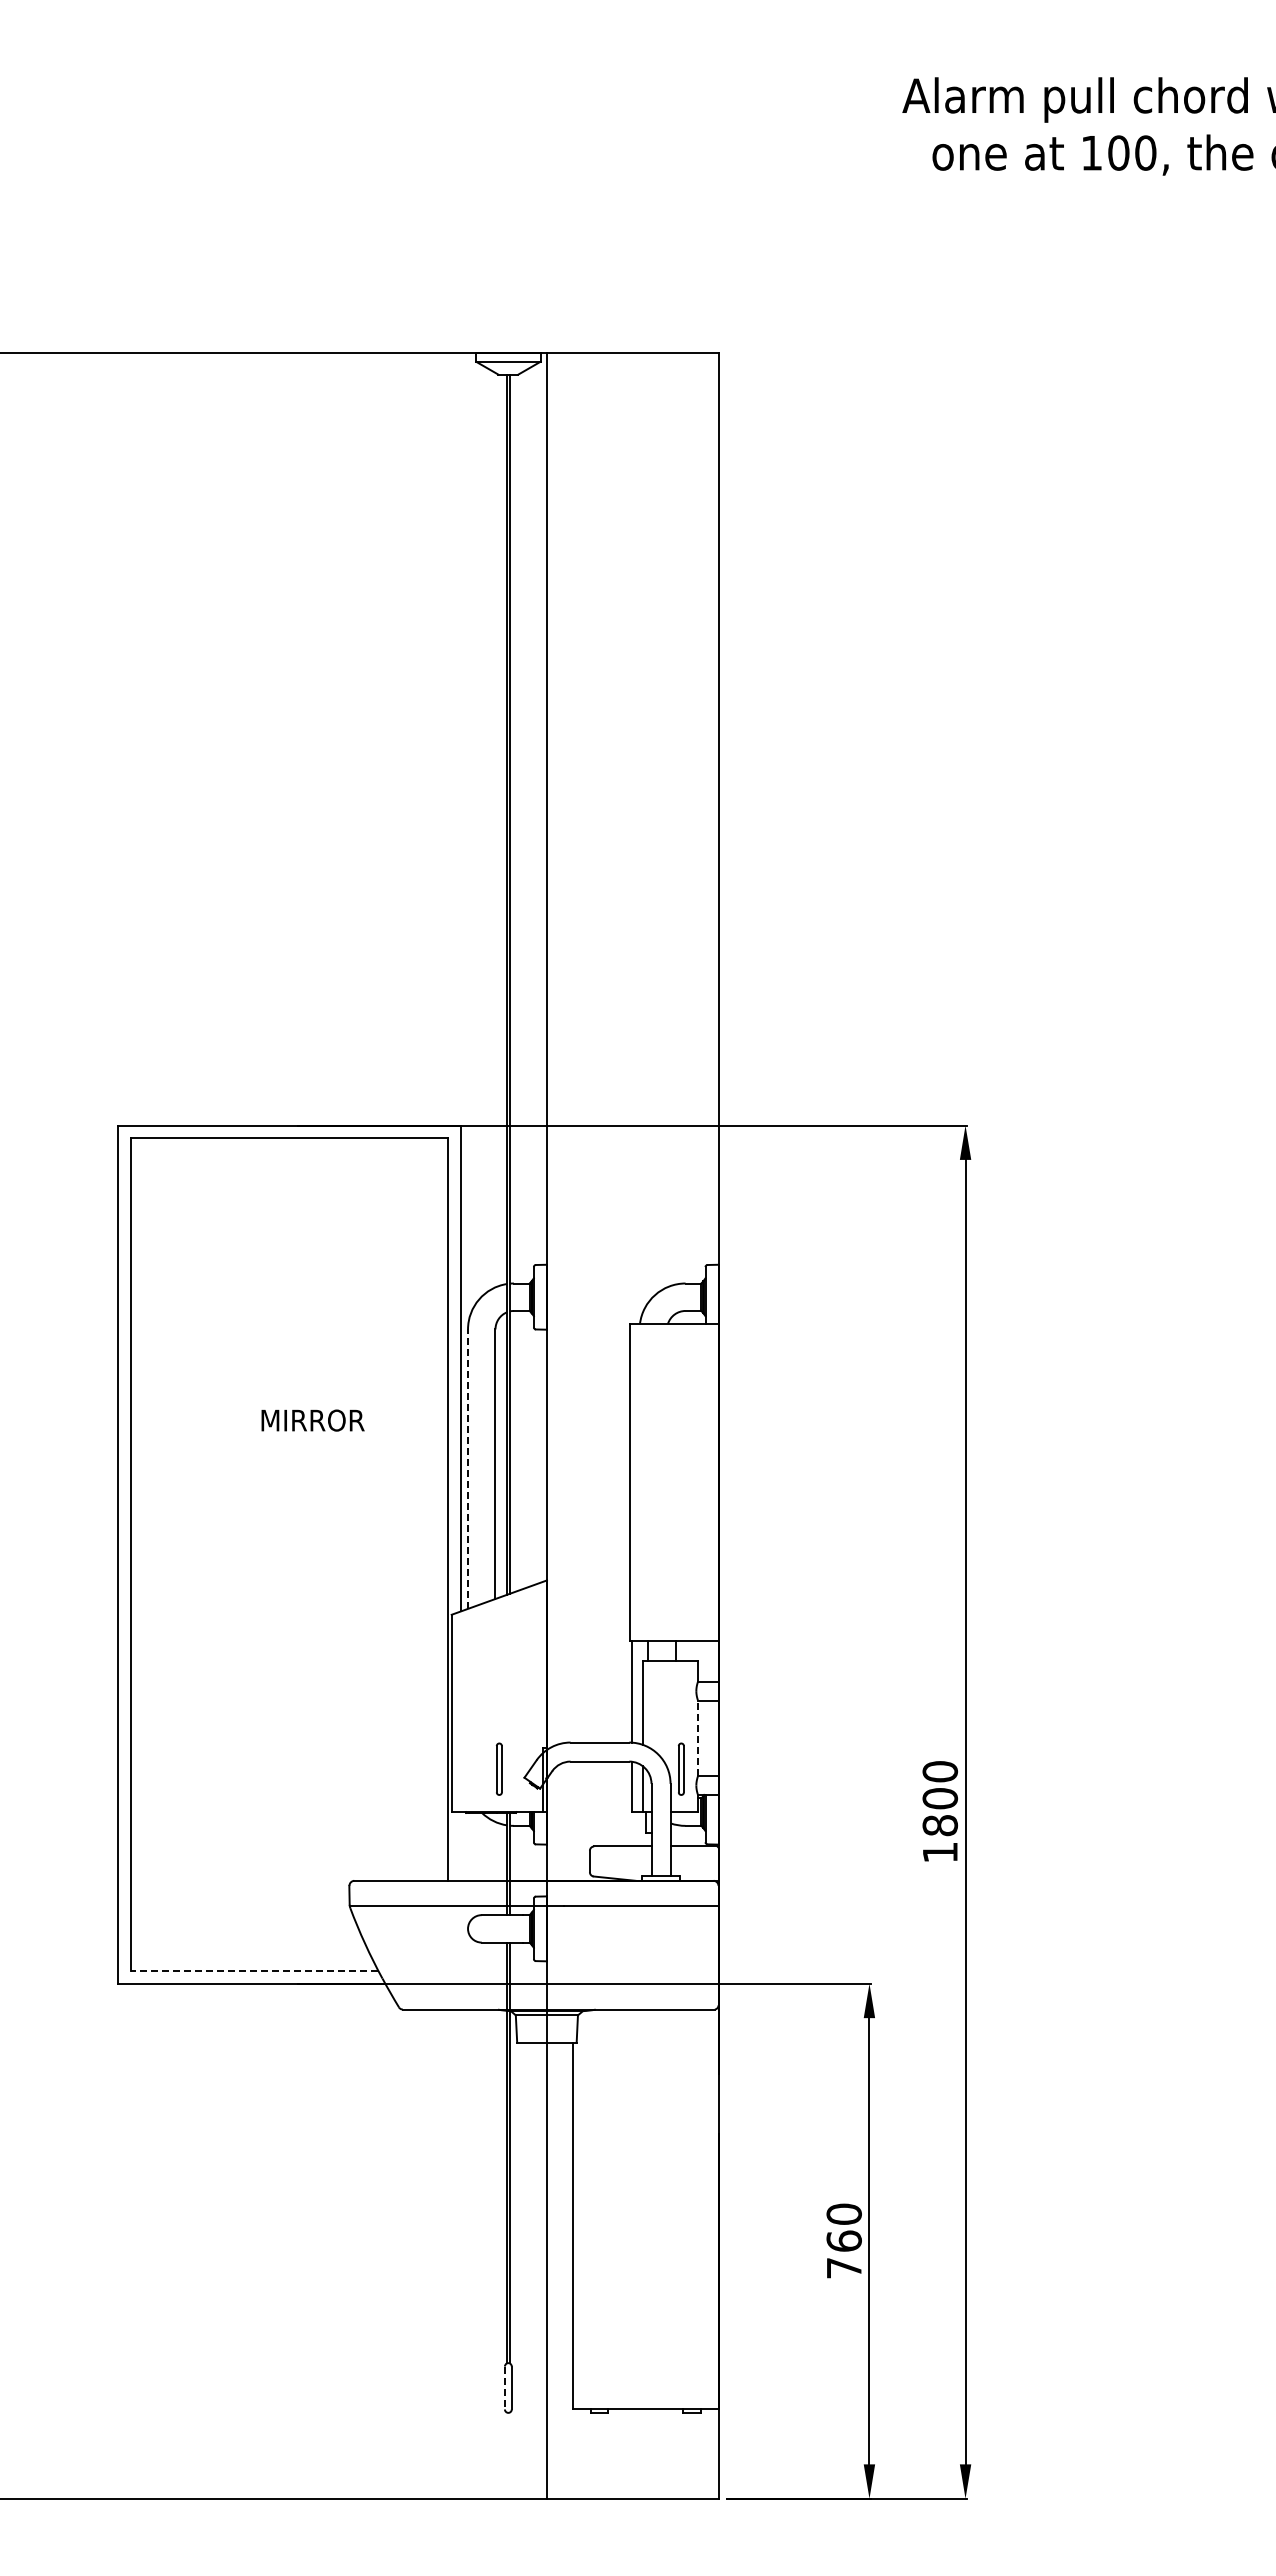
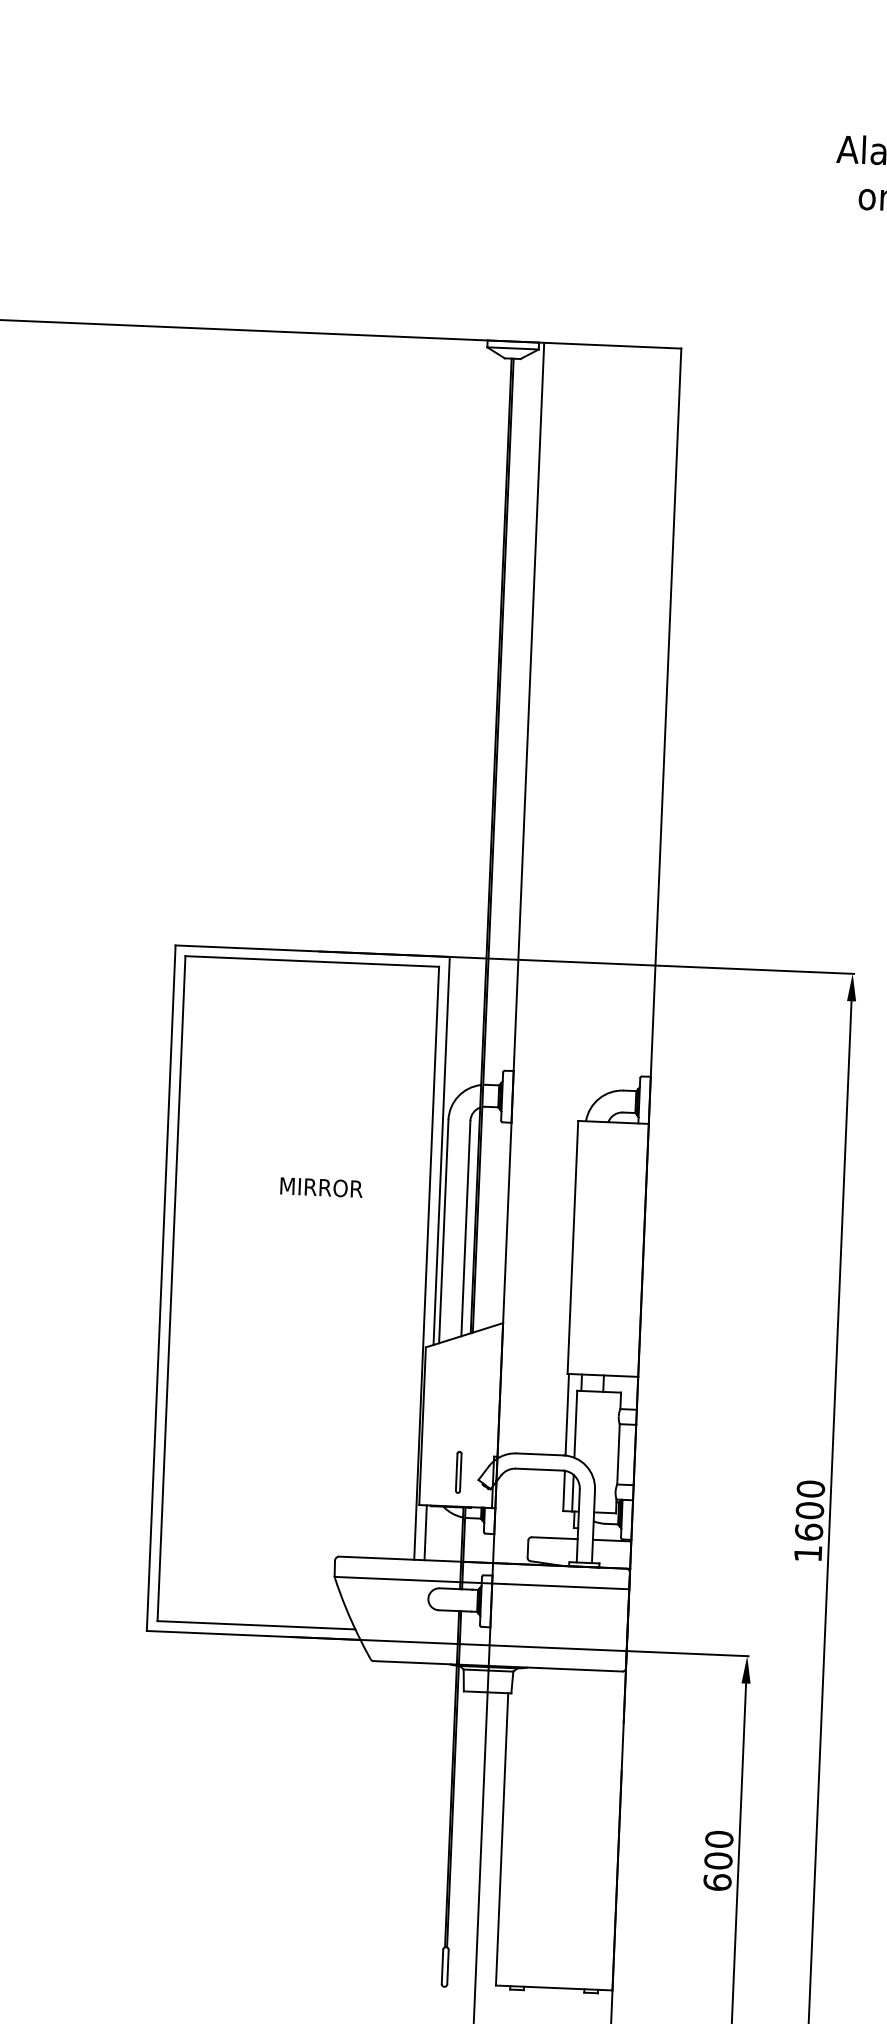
line: (468, 1469) -> (444, 1231), dashed -> solid
line: (698, 1738) -> (618, 1454), dashed -> solid
part: (680, 1768) -> (603, 1477), removed
text: (939, 1825) -> (808, 1532), 1800 -> 1600
line: (461, 1846) -> (425, 1532), added
line: (254, 1970) -> (256, 1624), dashed -> solid
text: (843, 2254) -> (717, 1871), 760 -> 600
line: (504, 2388) -> (442, 1967), dashed -> solid

